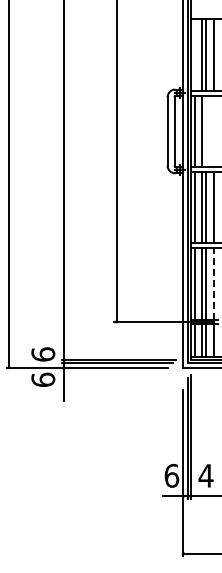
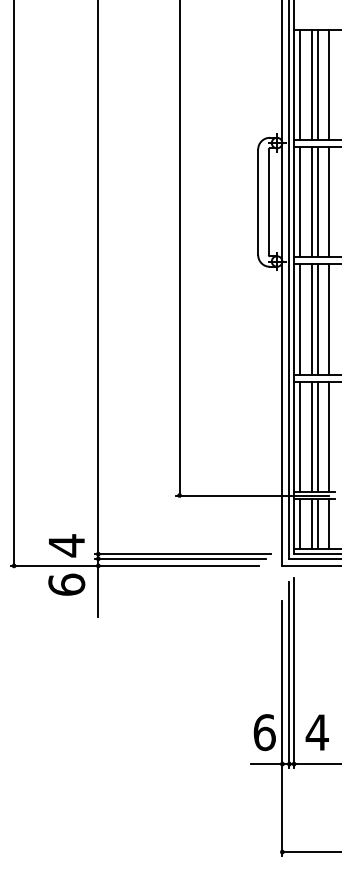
line: (194, 55) -> (299, 85), added
line: (206, 131) -> (318, 202), added
line: (213, 131) -> (328, 202), added
line: (213, 283) -> (328, 436), dashed -> solid
text: (43, 354) -> (67, 545), 6 -> 4

